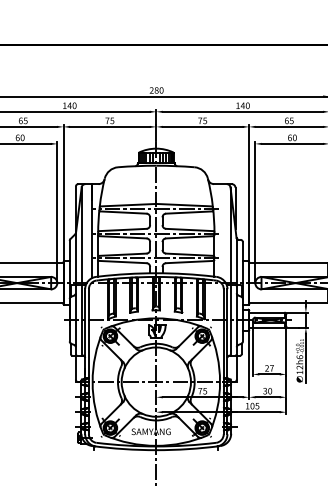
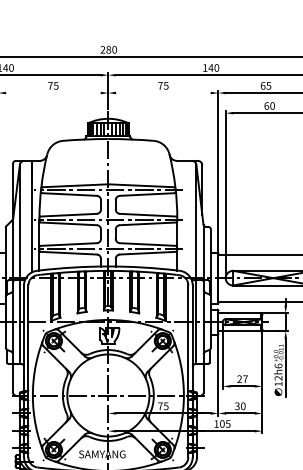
line: (109, 126) -> (52, 92), removed
line: (202, 126) -> (163, 92), removed

